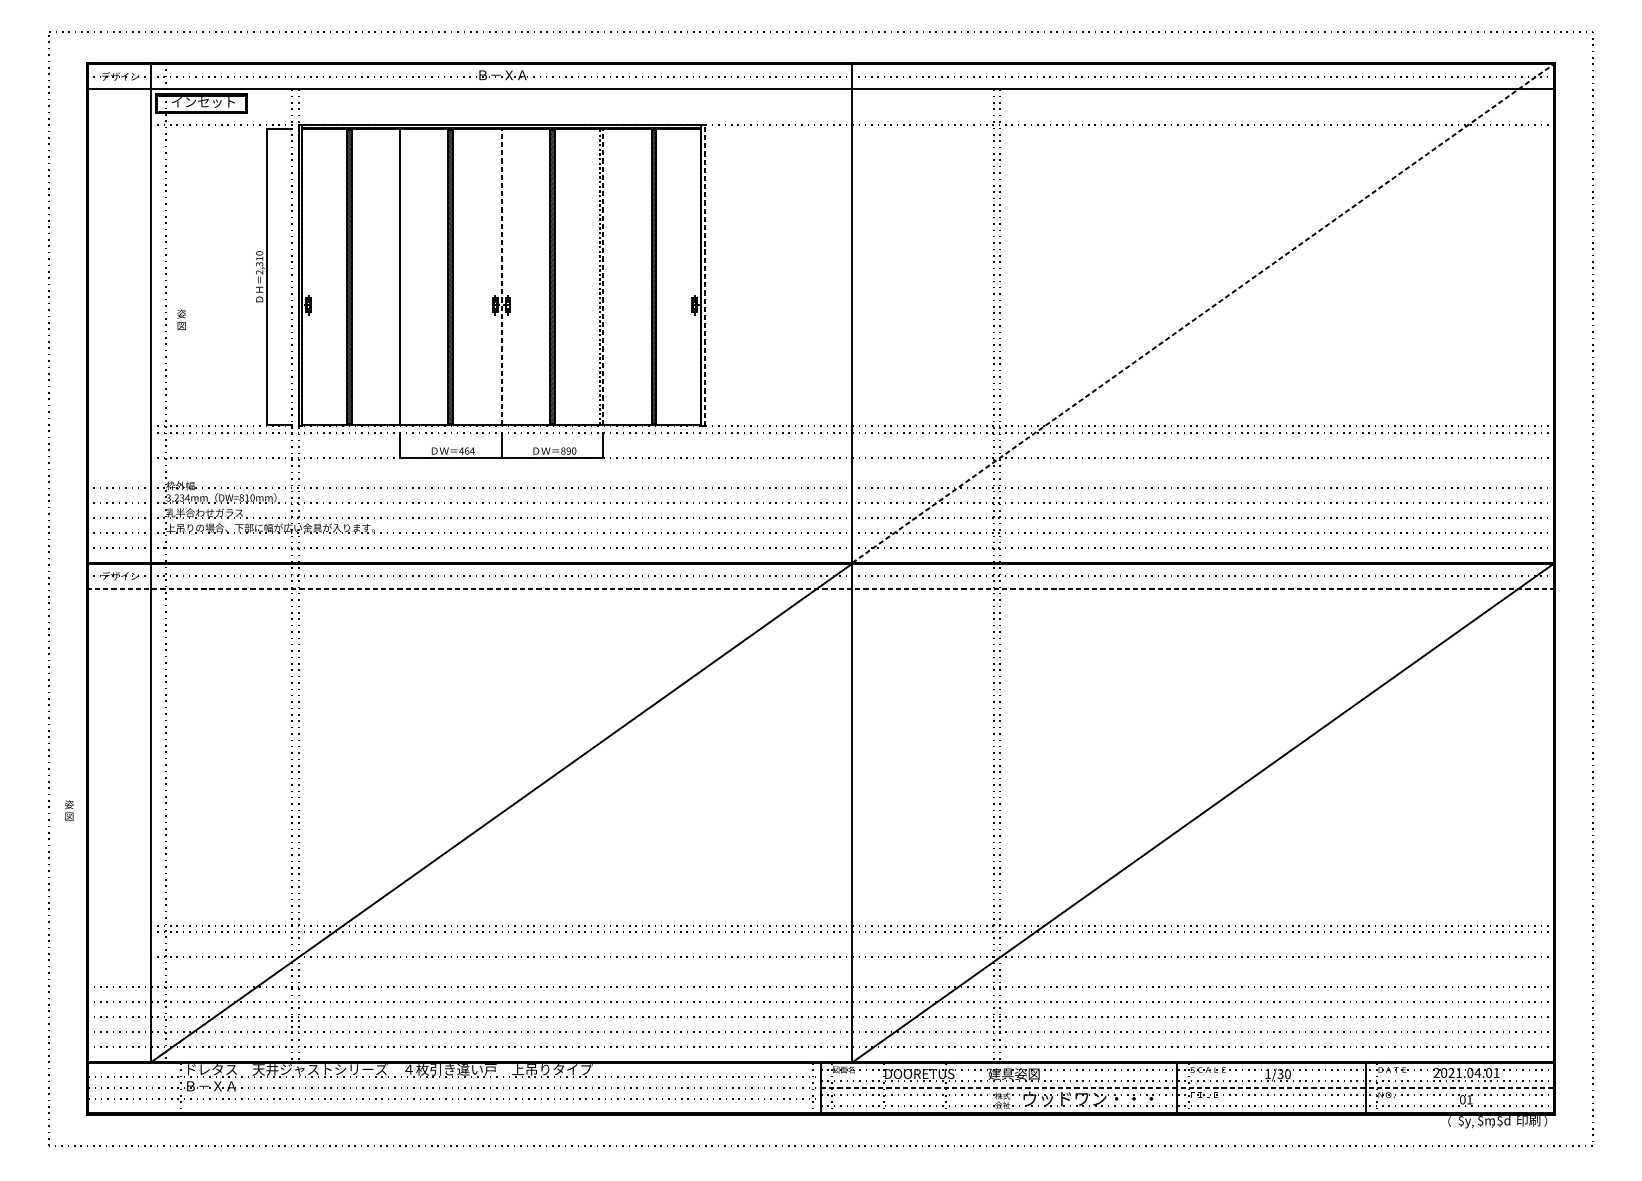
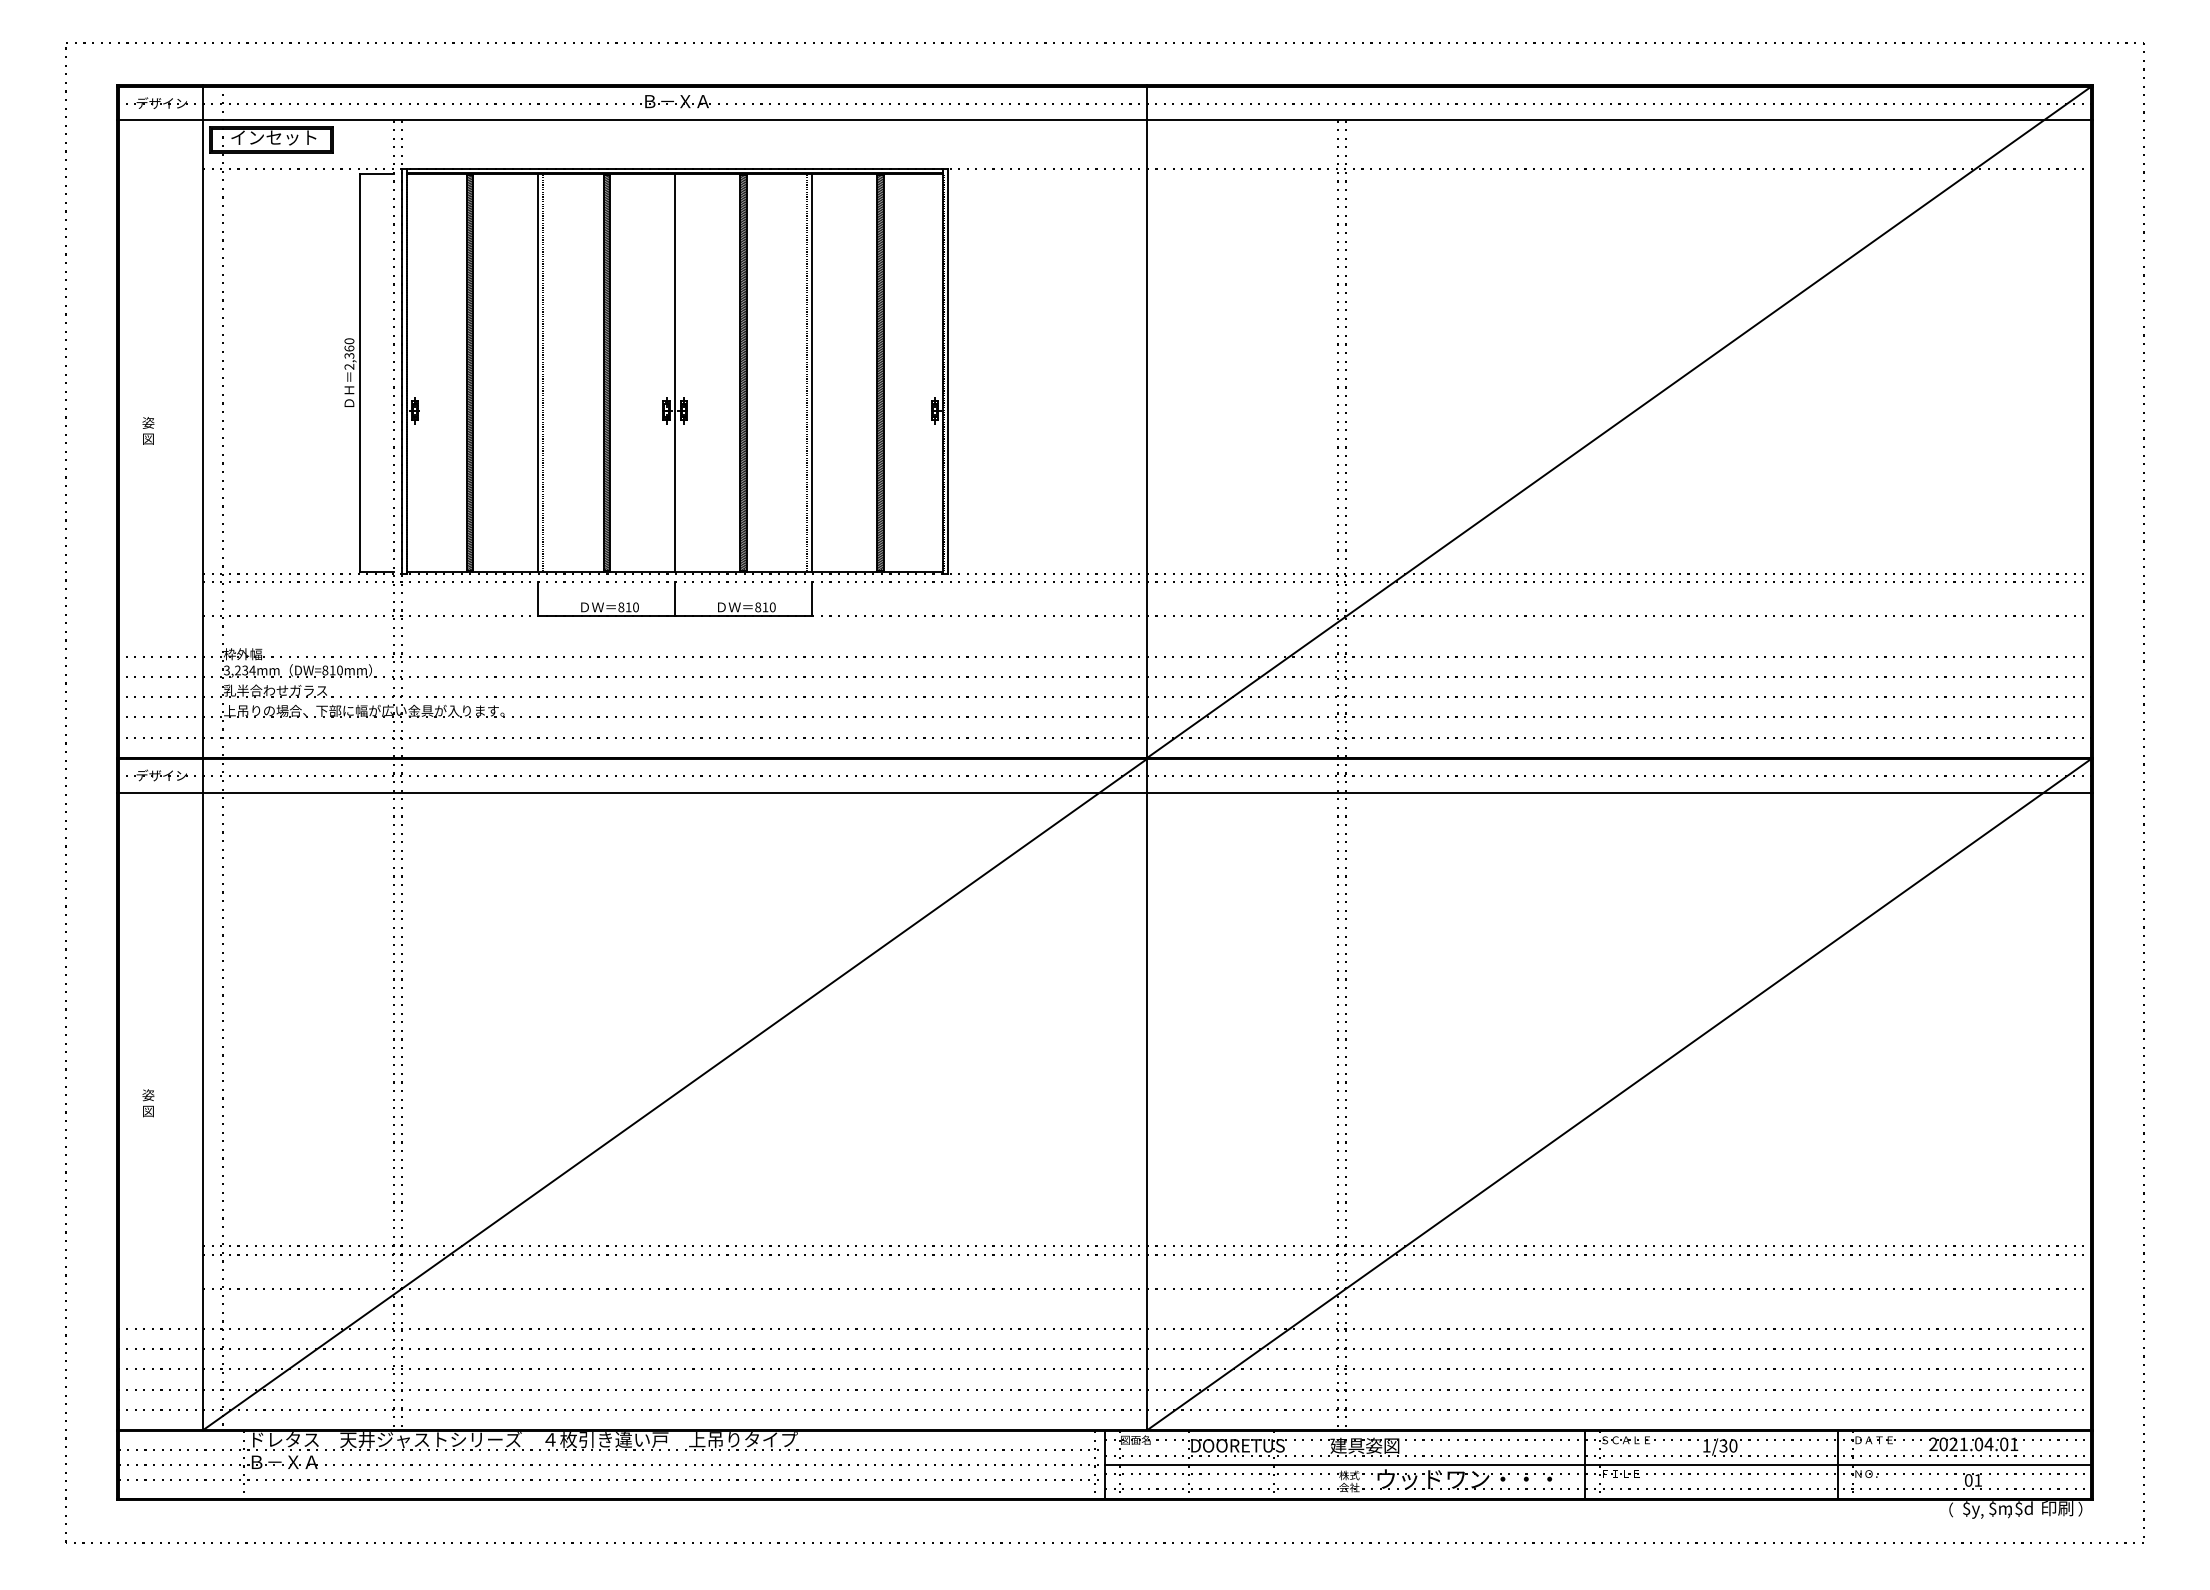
text: (259, 258) -> (349, 348), 2,310 -> 2,360
line: (704, 275) -> (948, 371), dashed -> solid
line: (403, 276) -> (543, 372), added
line: (501, 276) -> (675, 372), dashed -> solid
line: (602, 276) -> (811, 372), dashed -> solid
line: (1203, 312) -> (1619, 421), dashed -> solid
text: (181, 319) -> (148, 430), moved
text: (466, 451) -> (628, 607), 464 -> 810
text: (568, 451) -> (765, 607), 890 -> 810
line: (821, 588) -> (1105, 792), dashed -> solid
text: (69, 810) -> (148, 1103), moved
line: (1187, 1087) -> (1598, 1464), dashed -> solid

